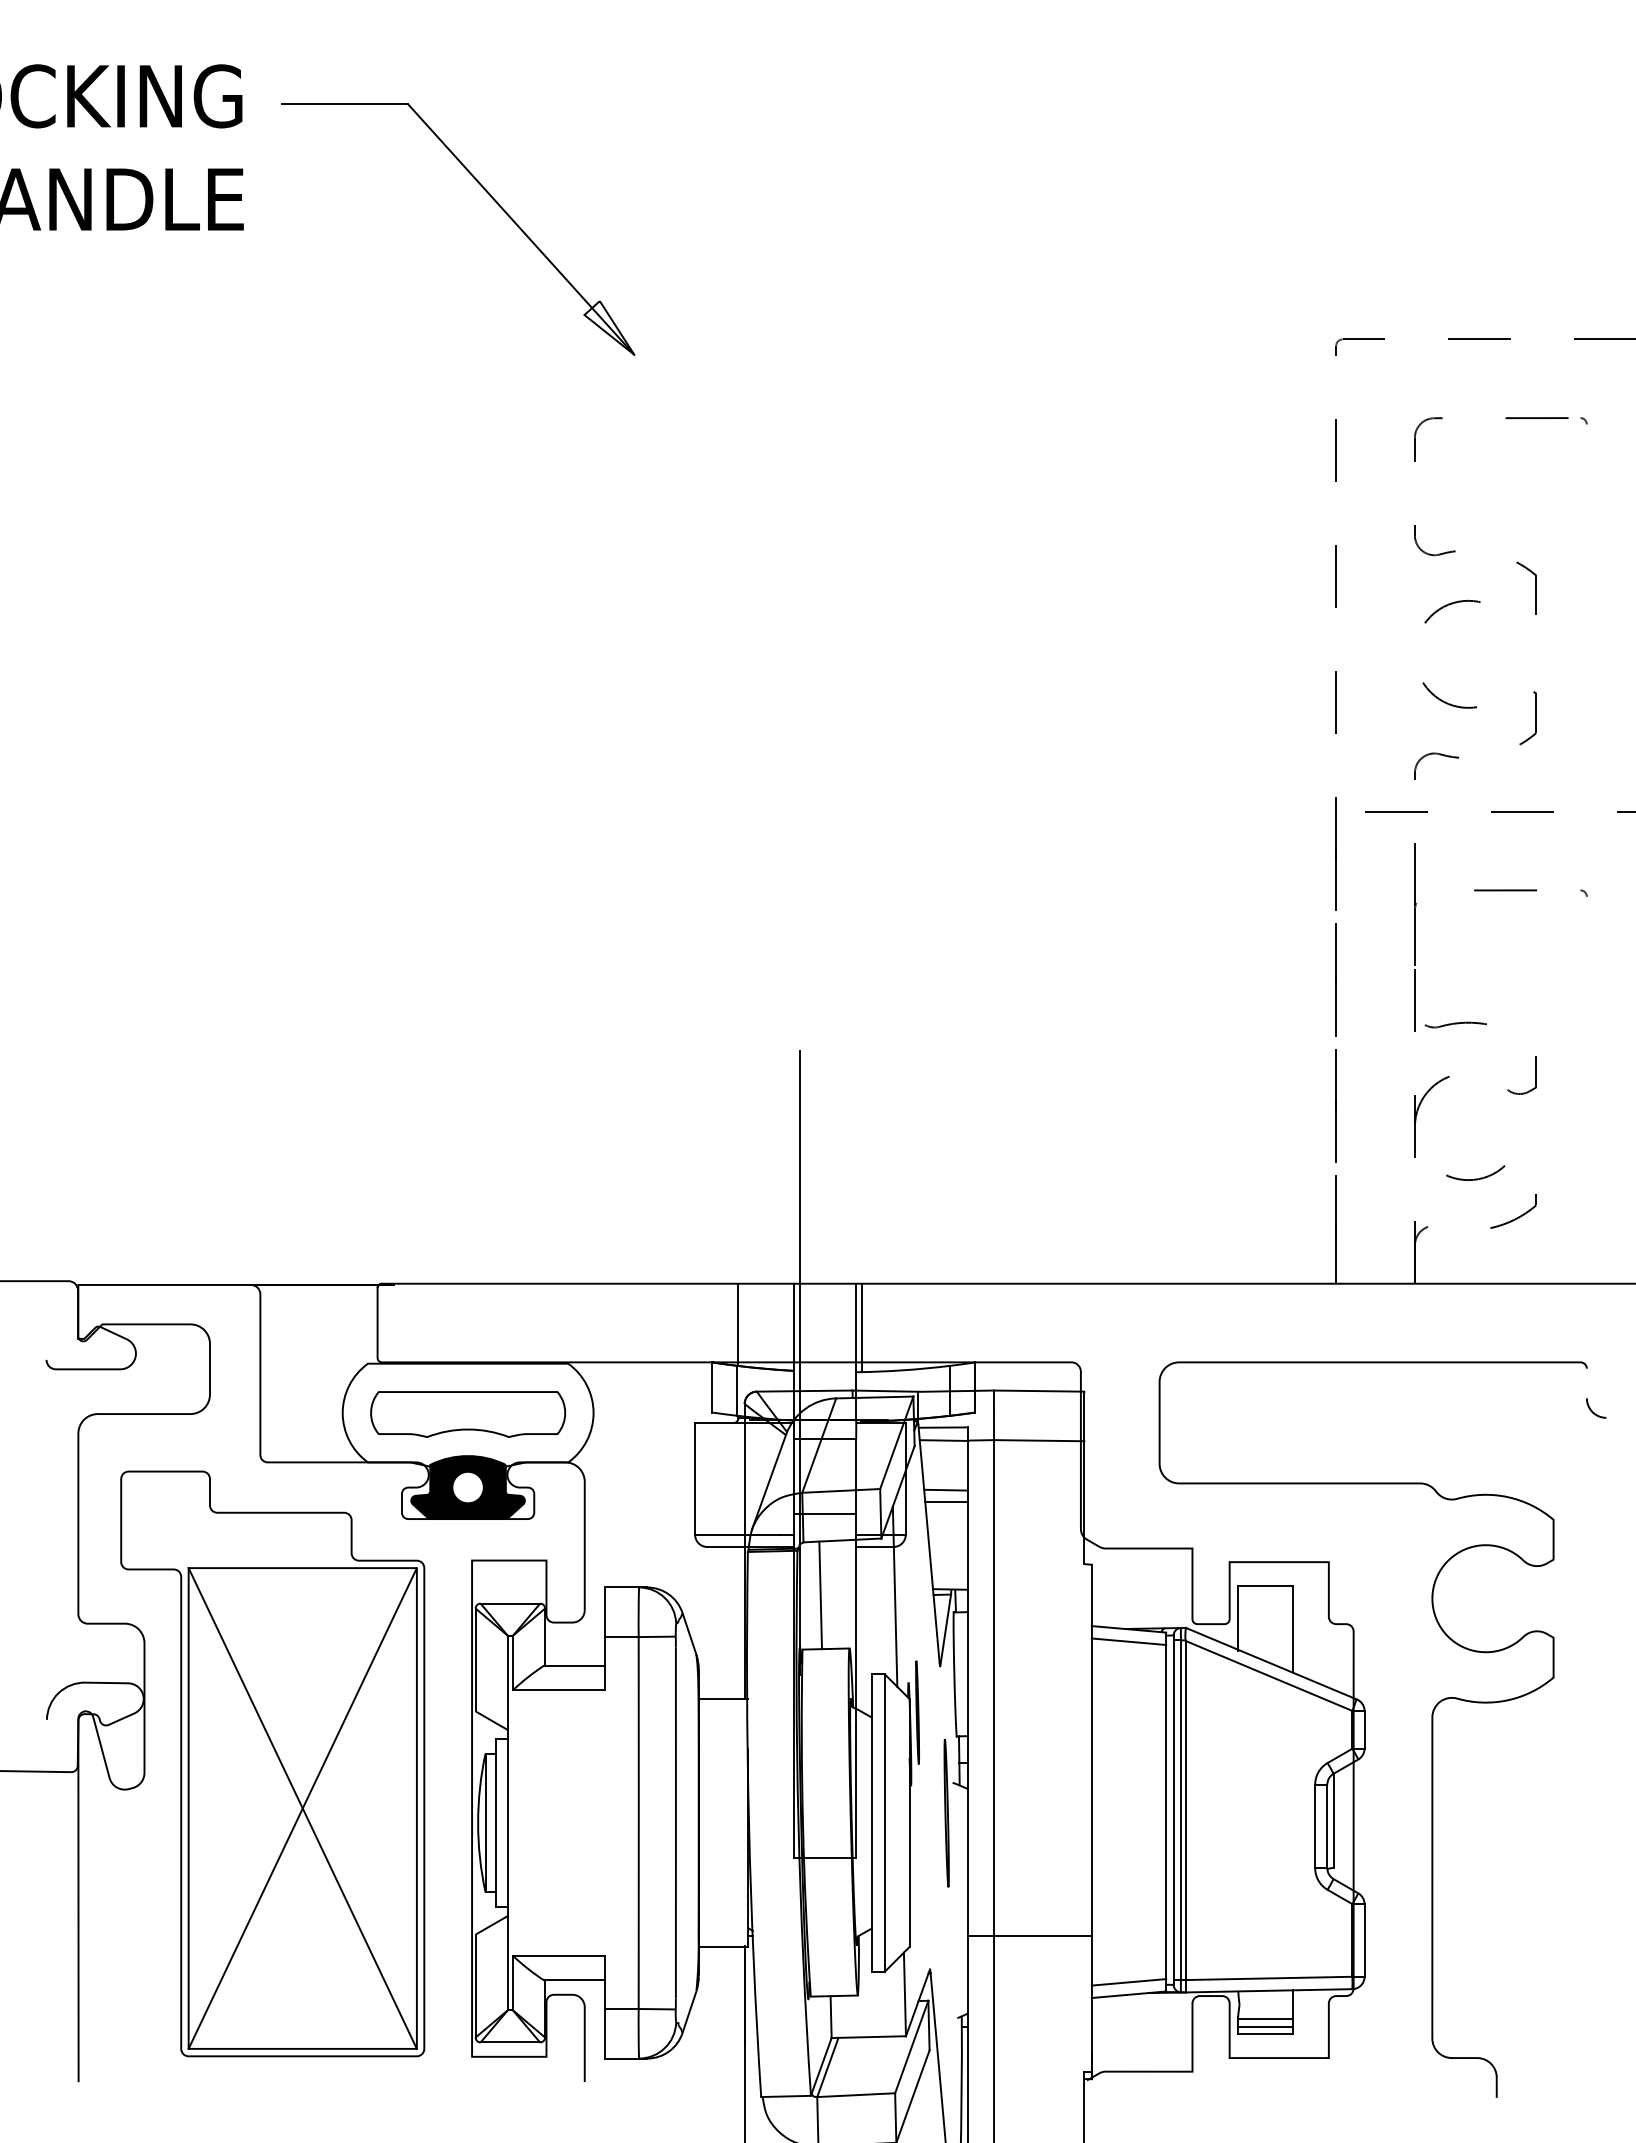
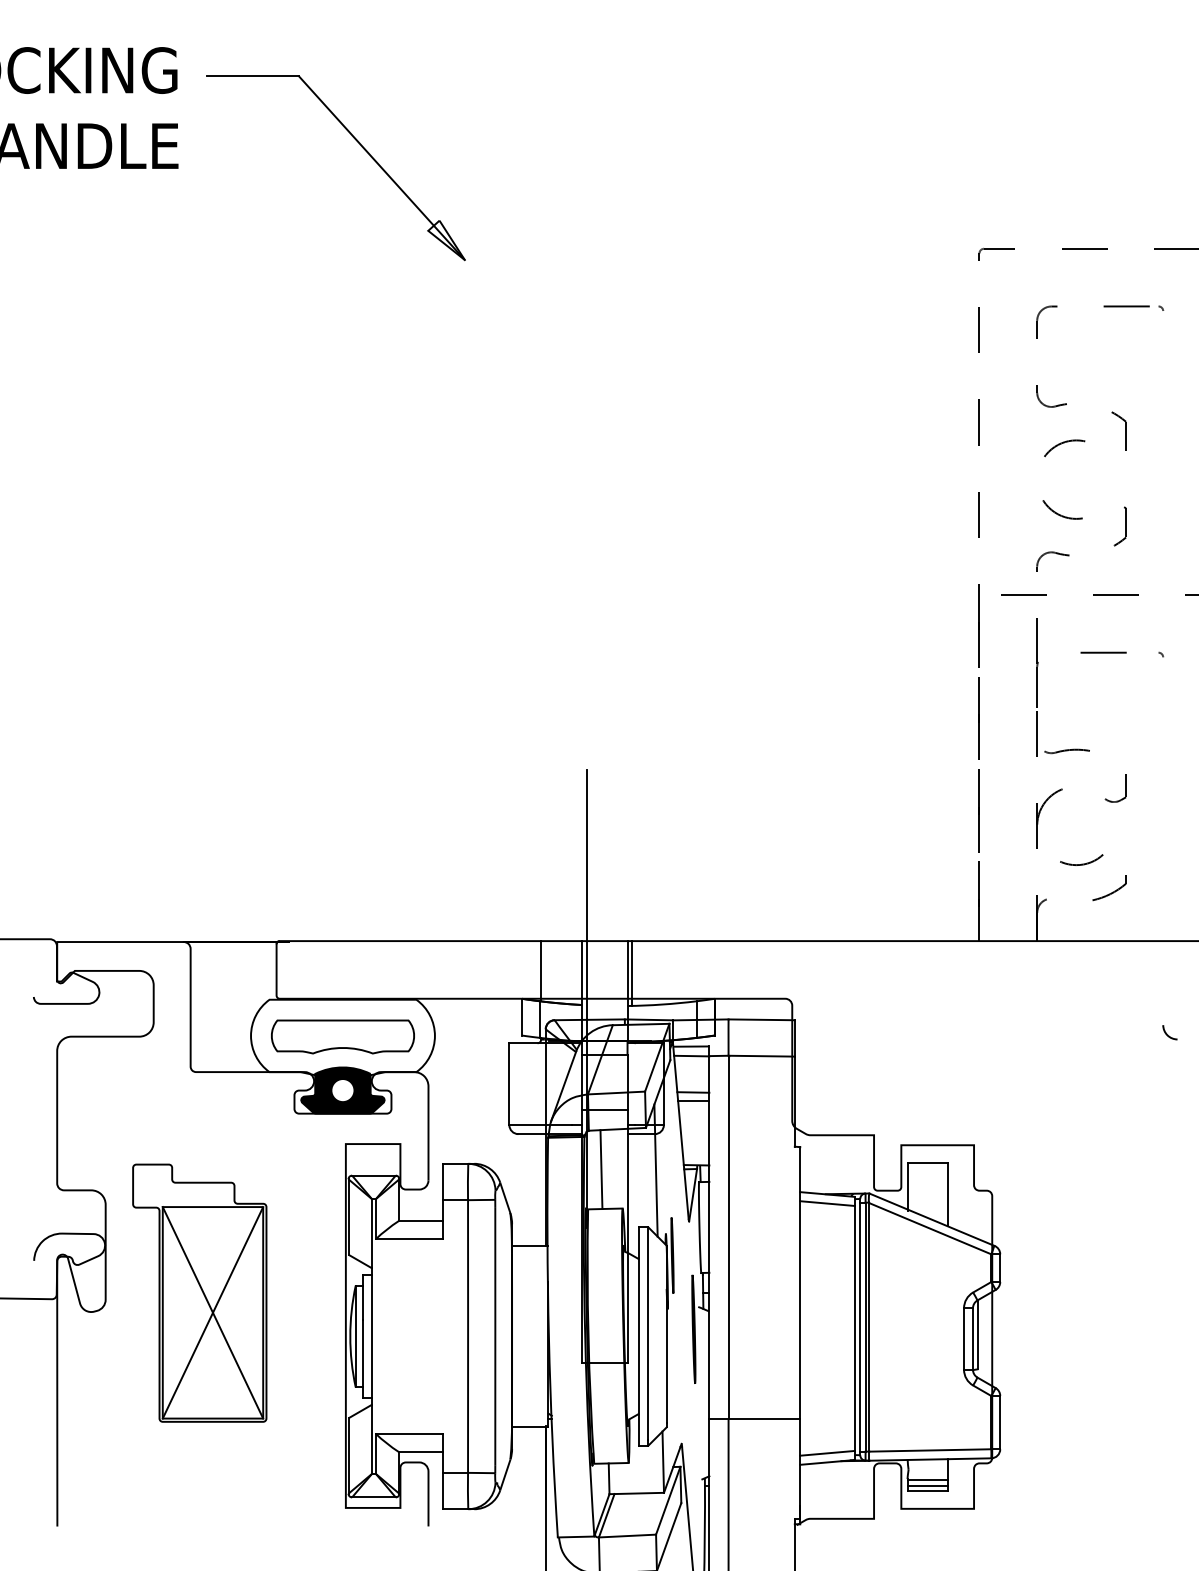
curve: (1431, 1729) -> (1049, 1267), removed
part: (272, 1763) -> (199, 1292), size x0.6

